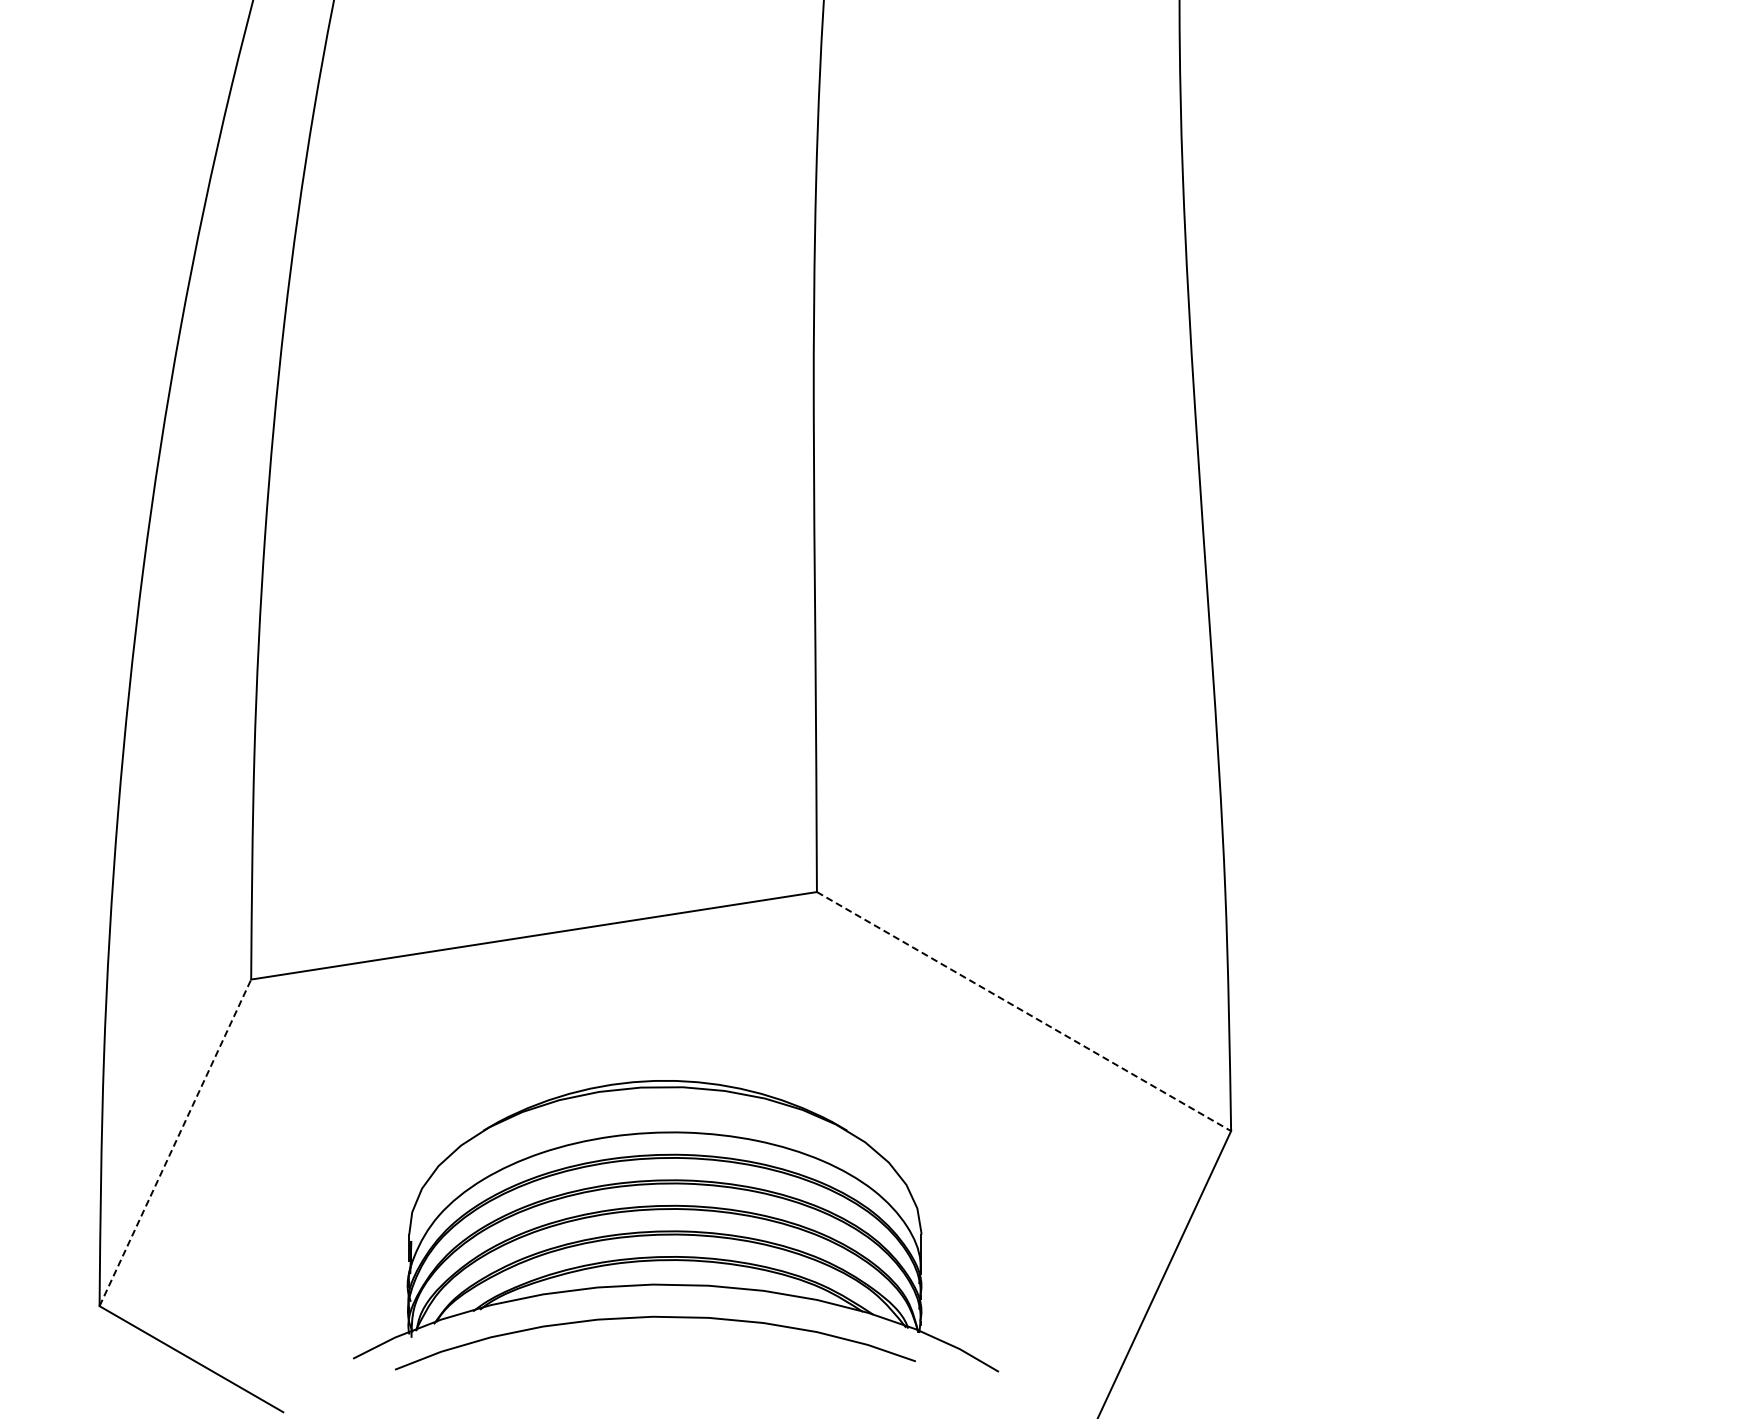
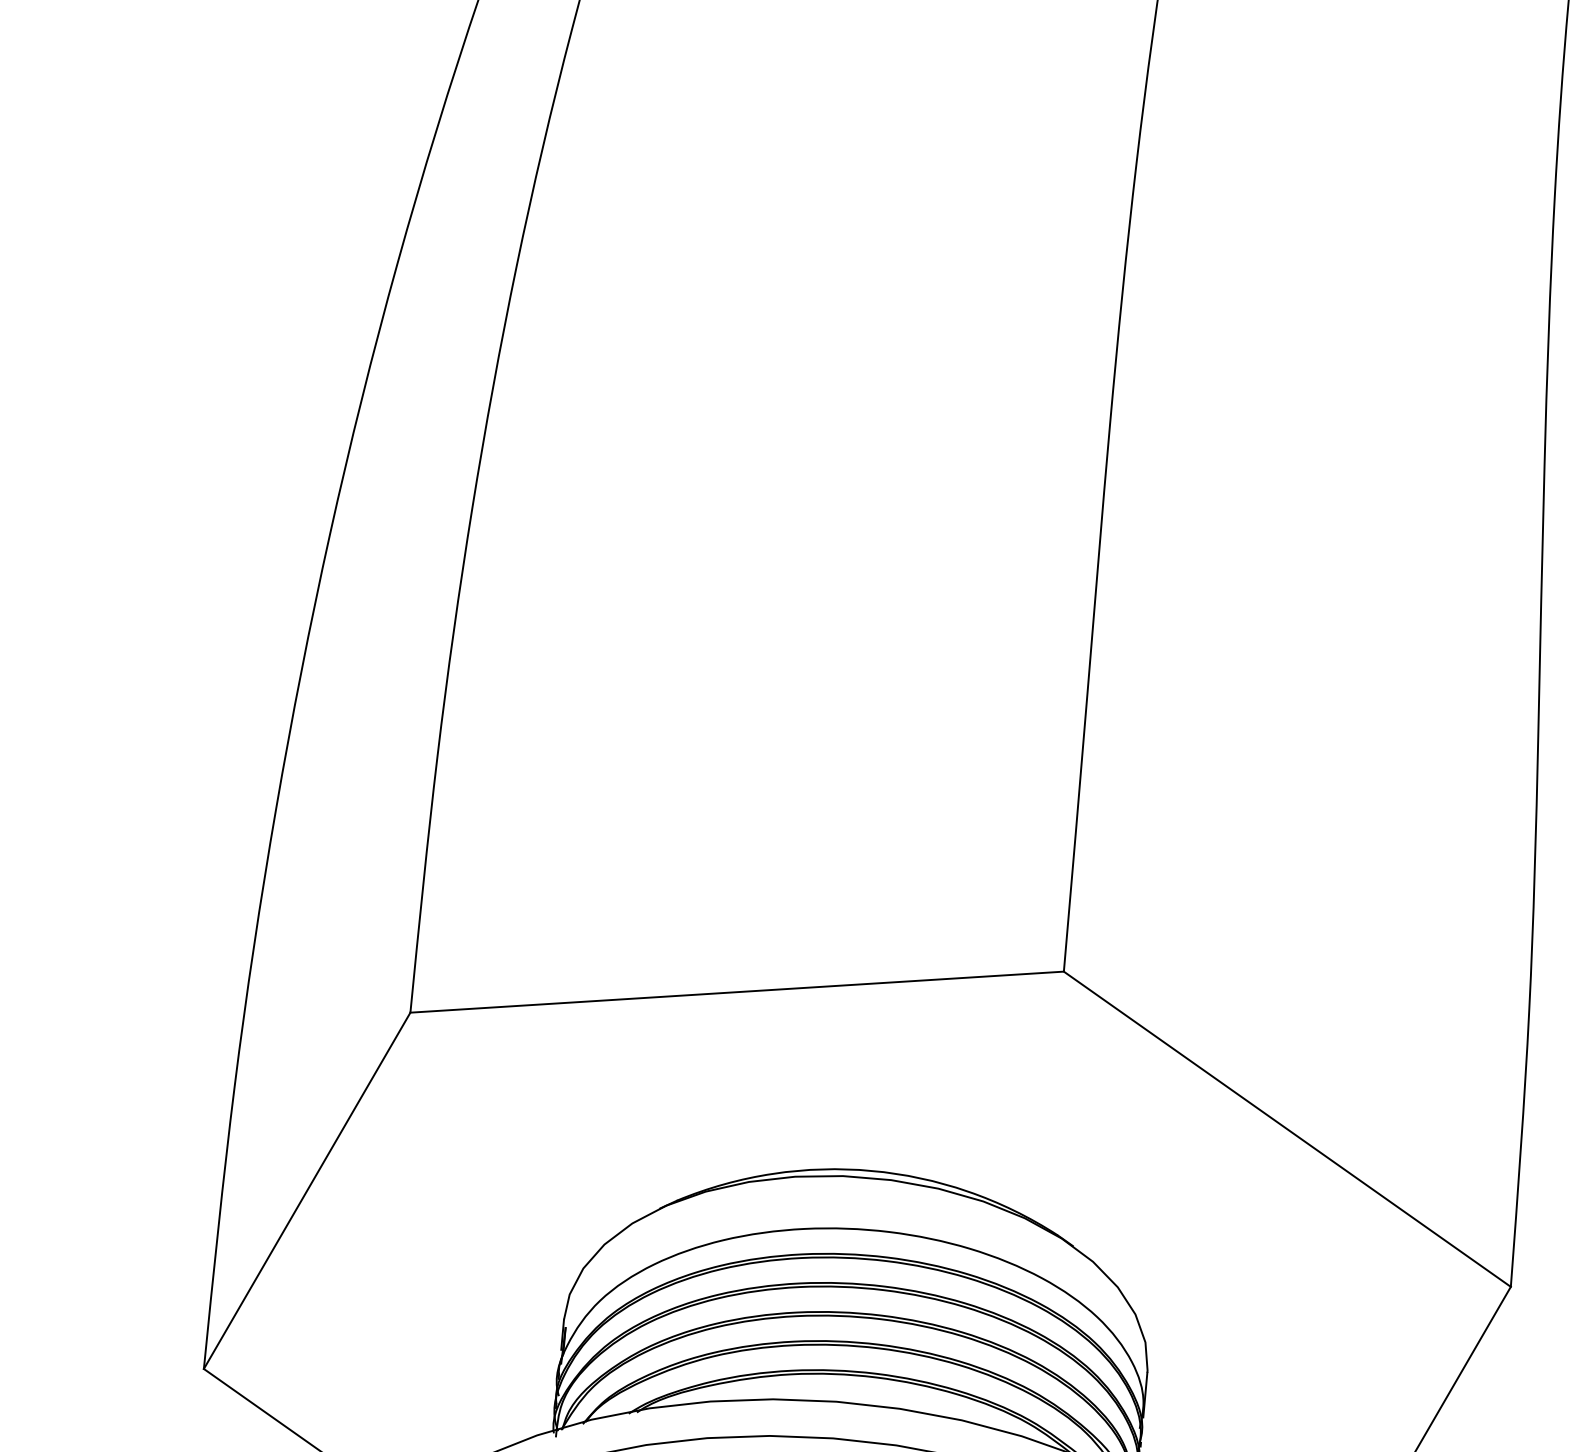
line: (1024, 1011) -> (1287, 1129), dashed -> solid
line: (175, 1142) -> (307, 1190), dashed -> solid

